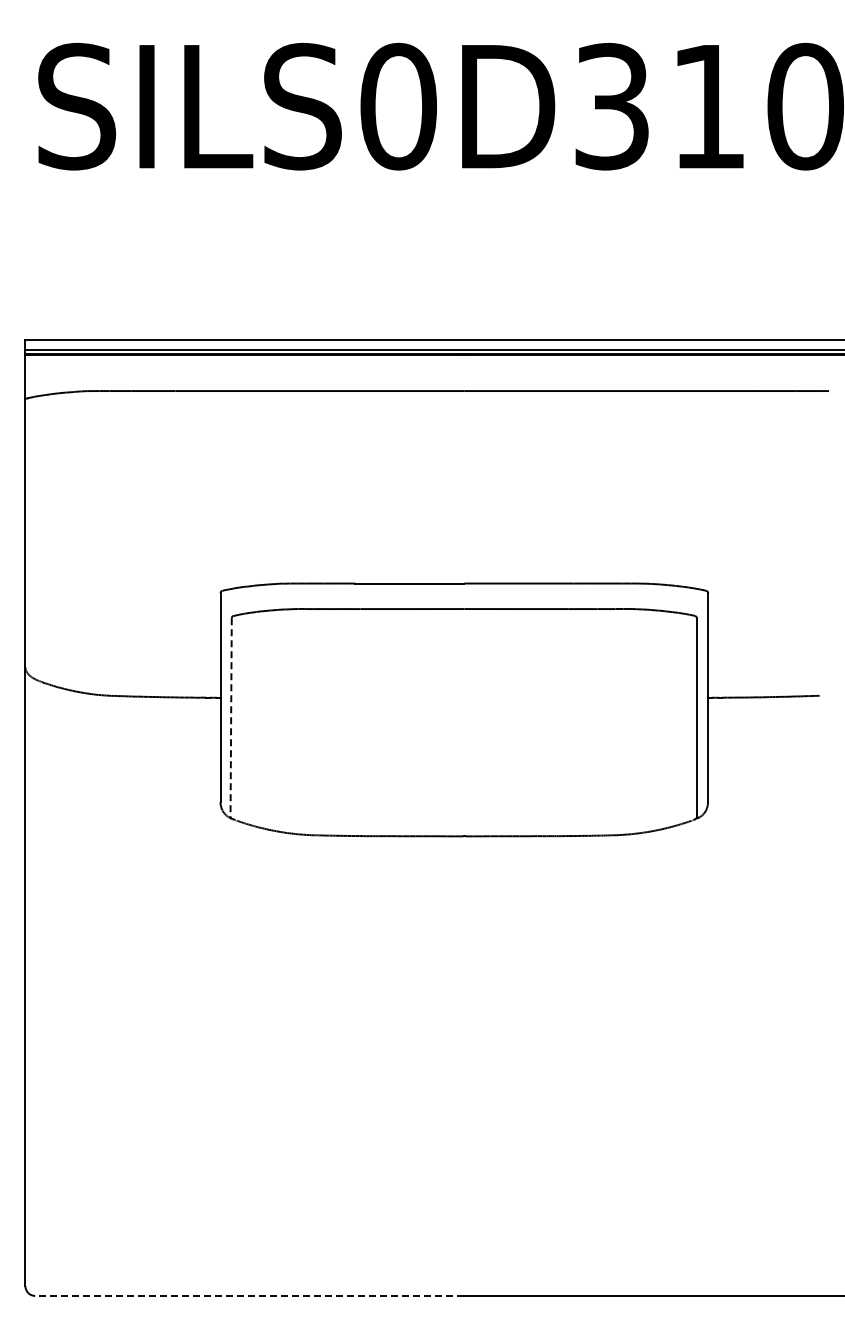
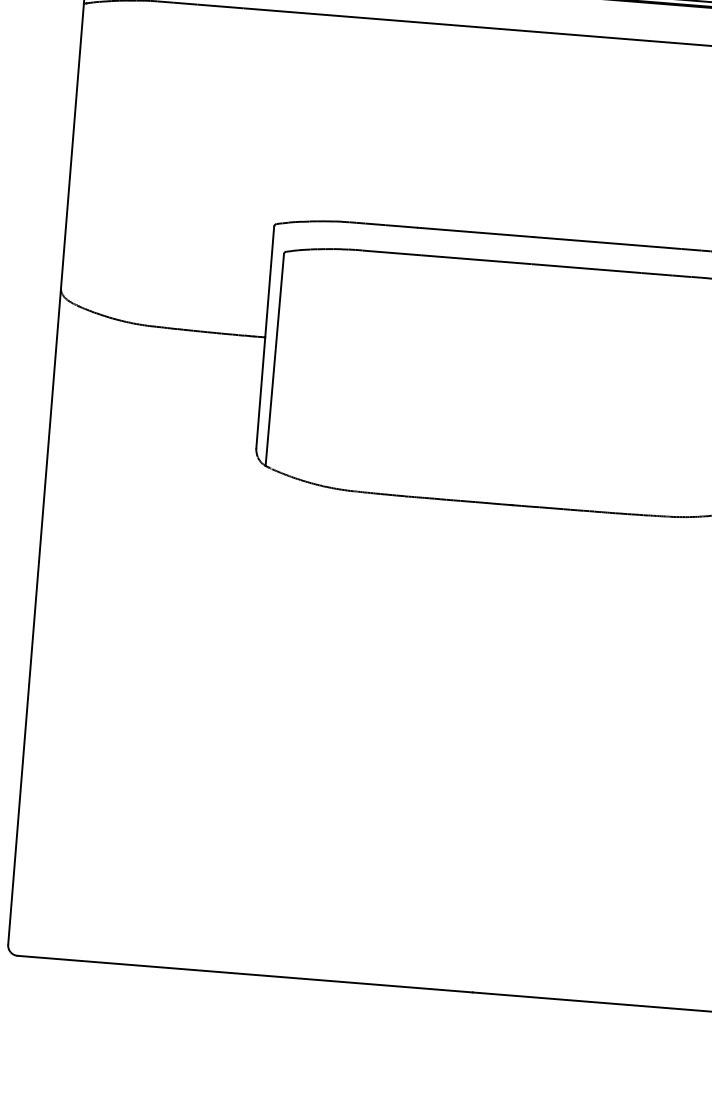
line: (231, 718) -> (275, 360), dashed -> solid
line: (249, 1295) -> (245, 973), dashed -> solid

